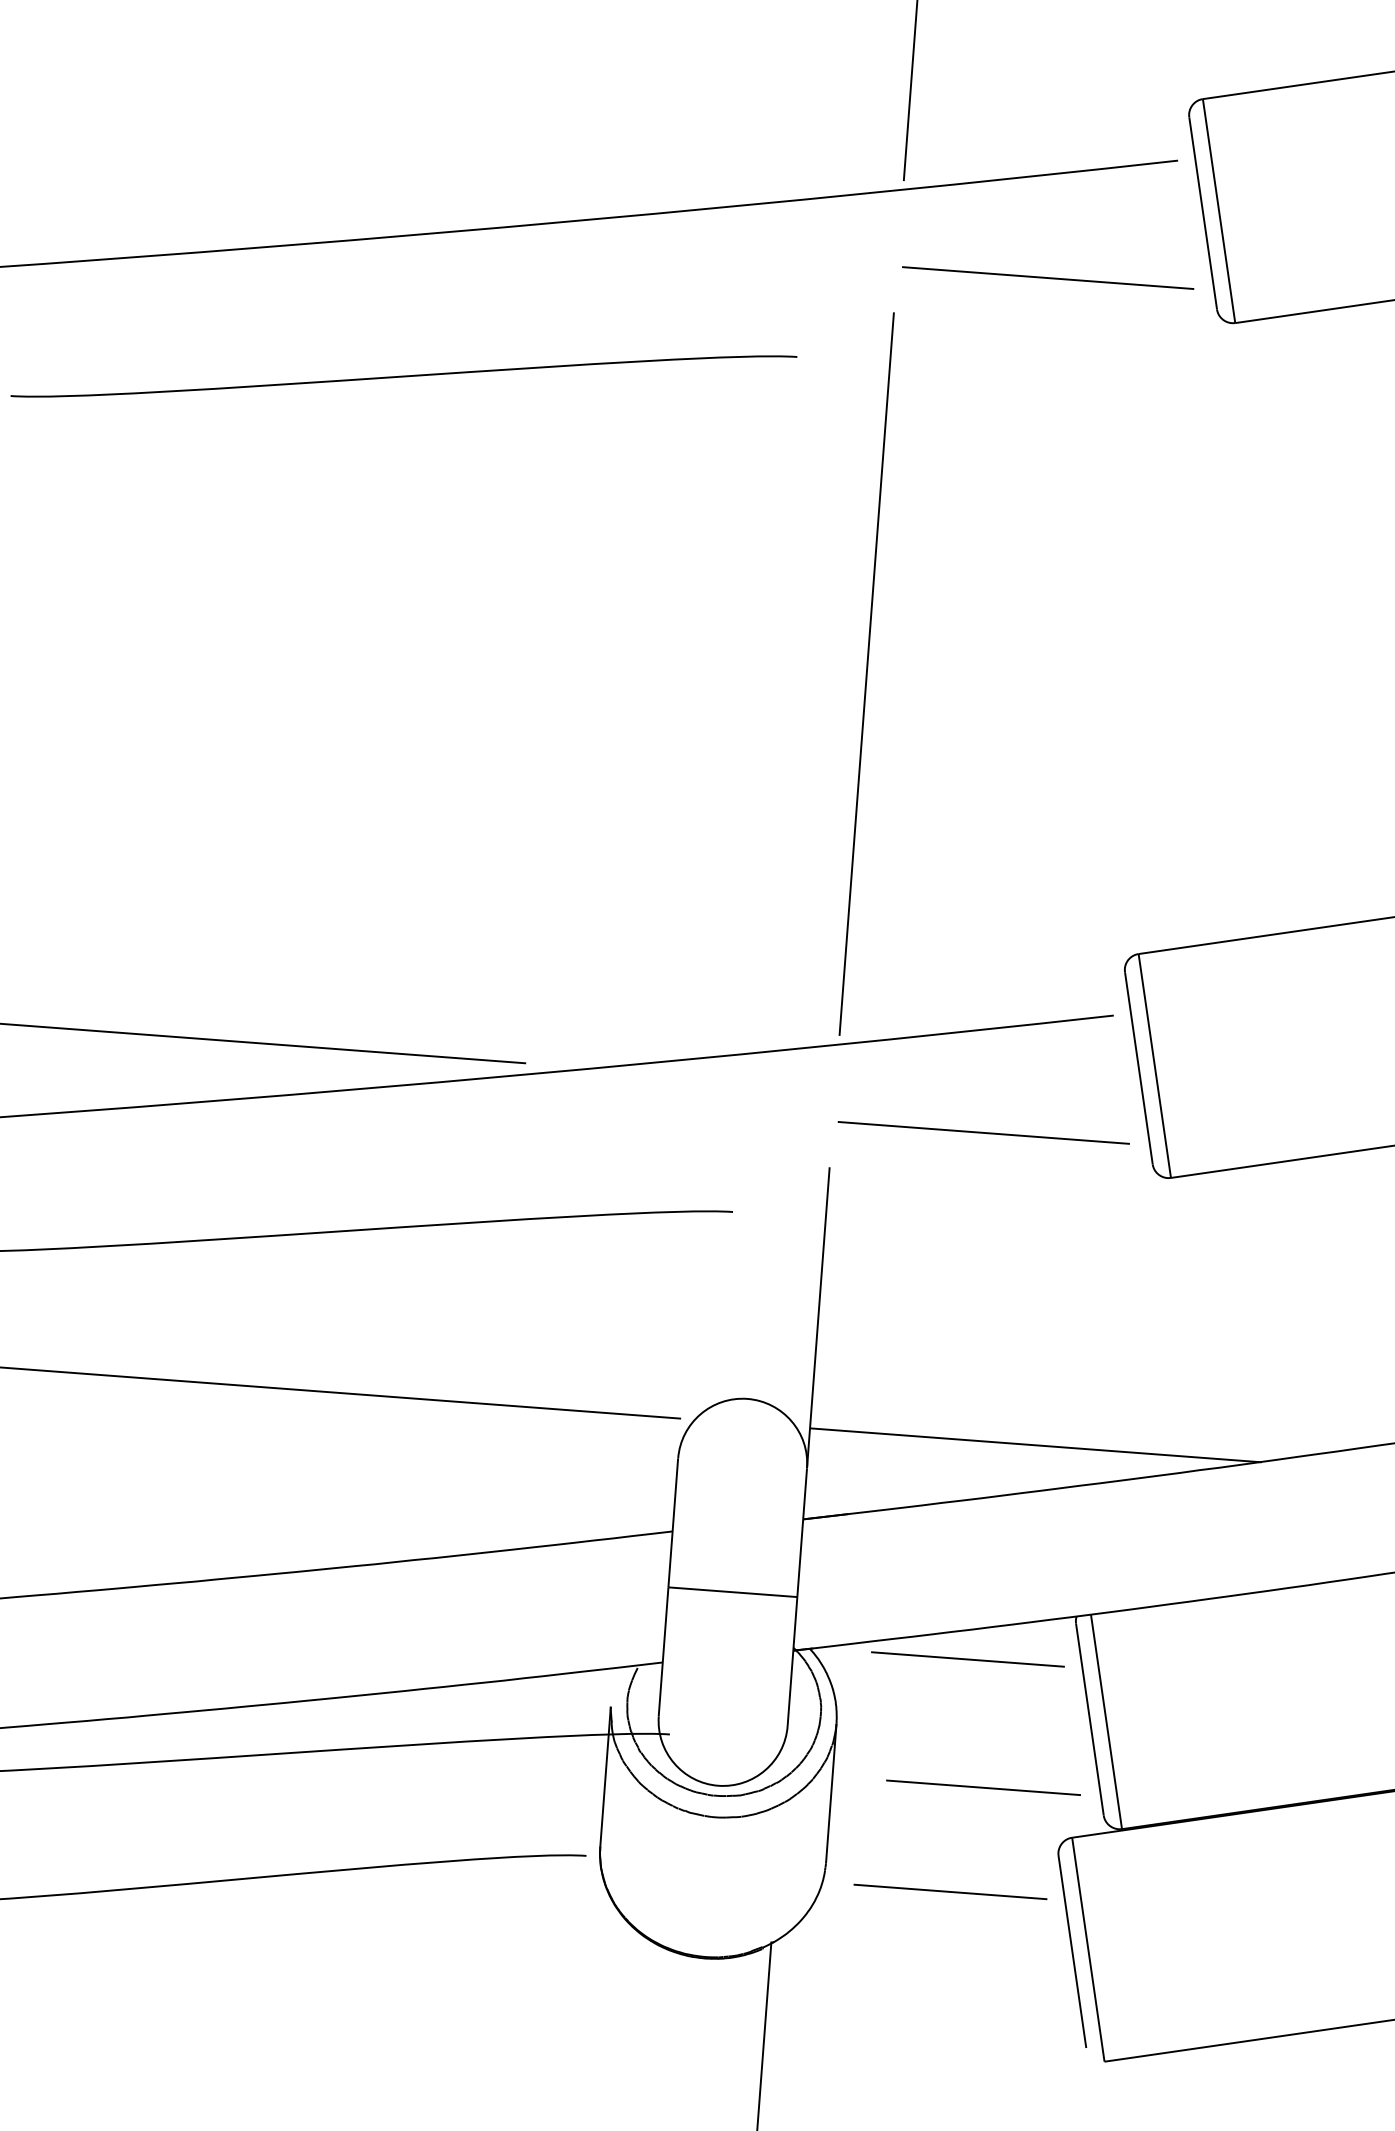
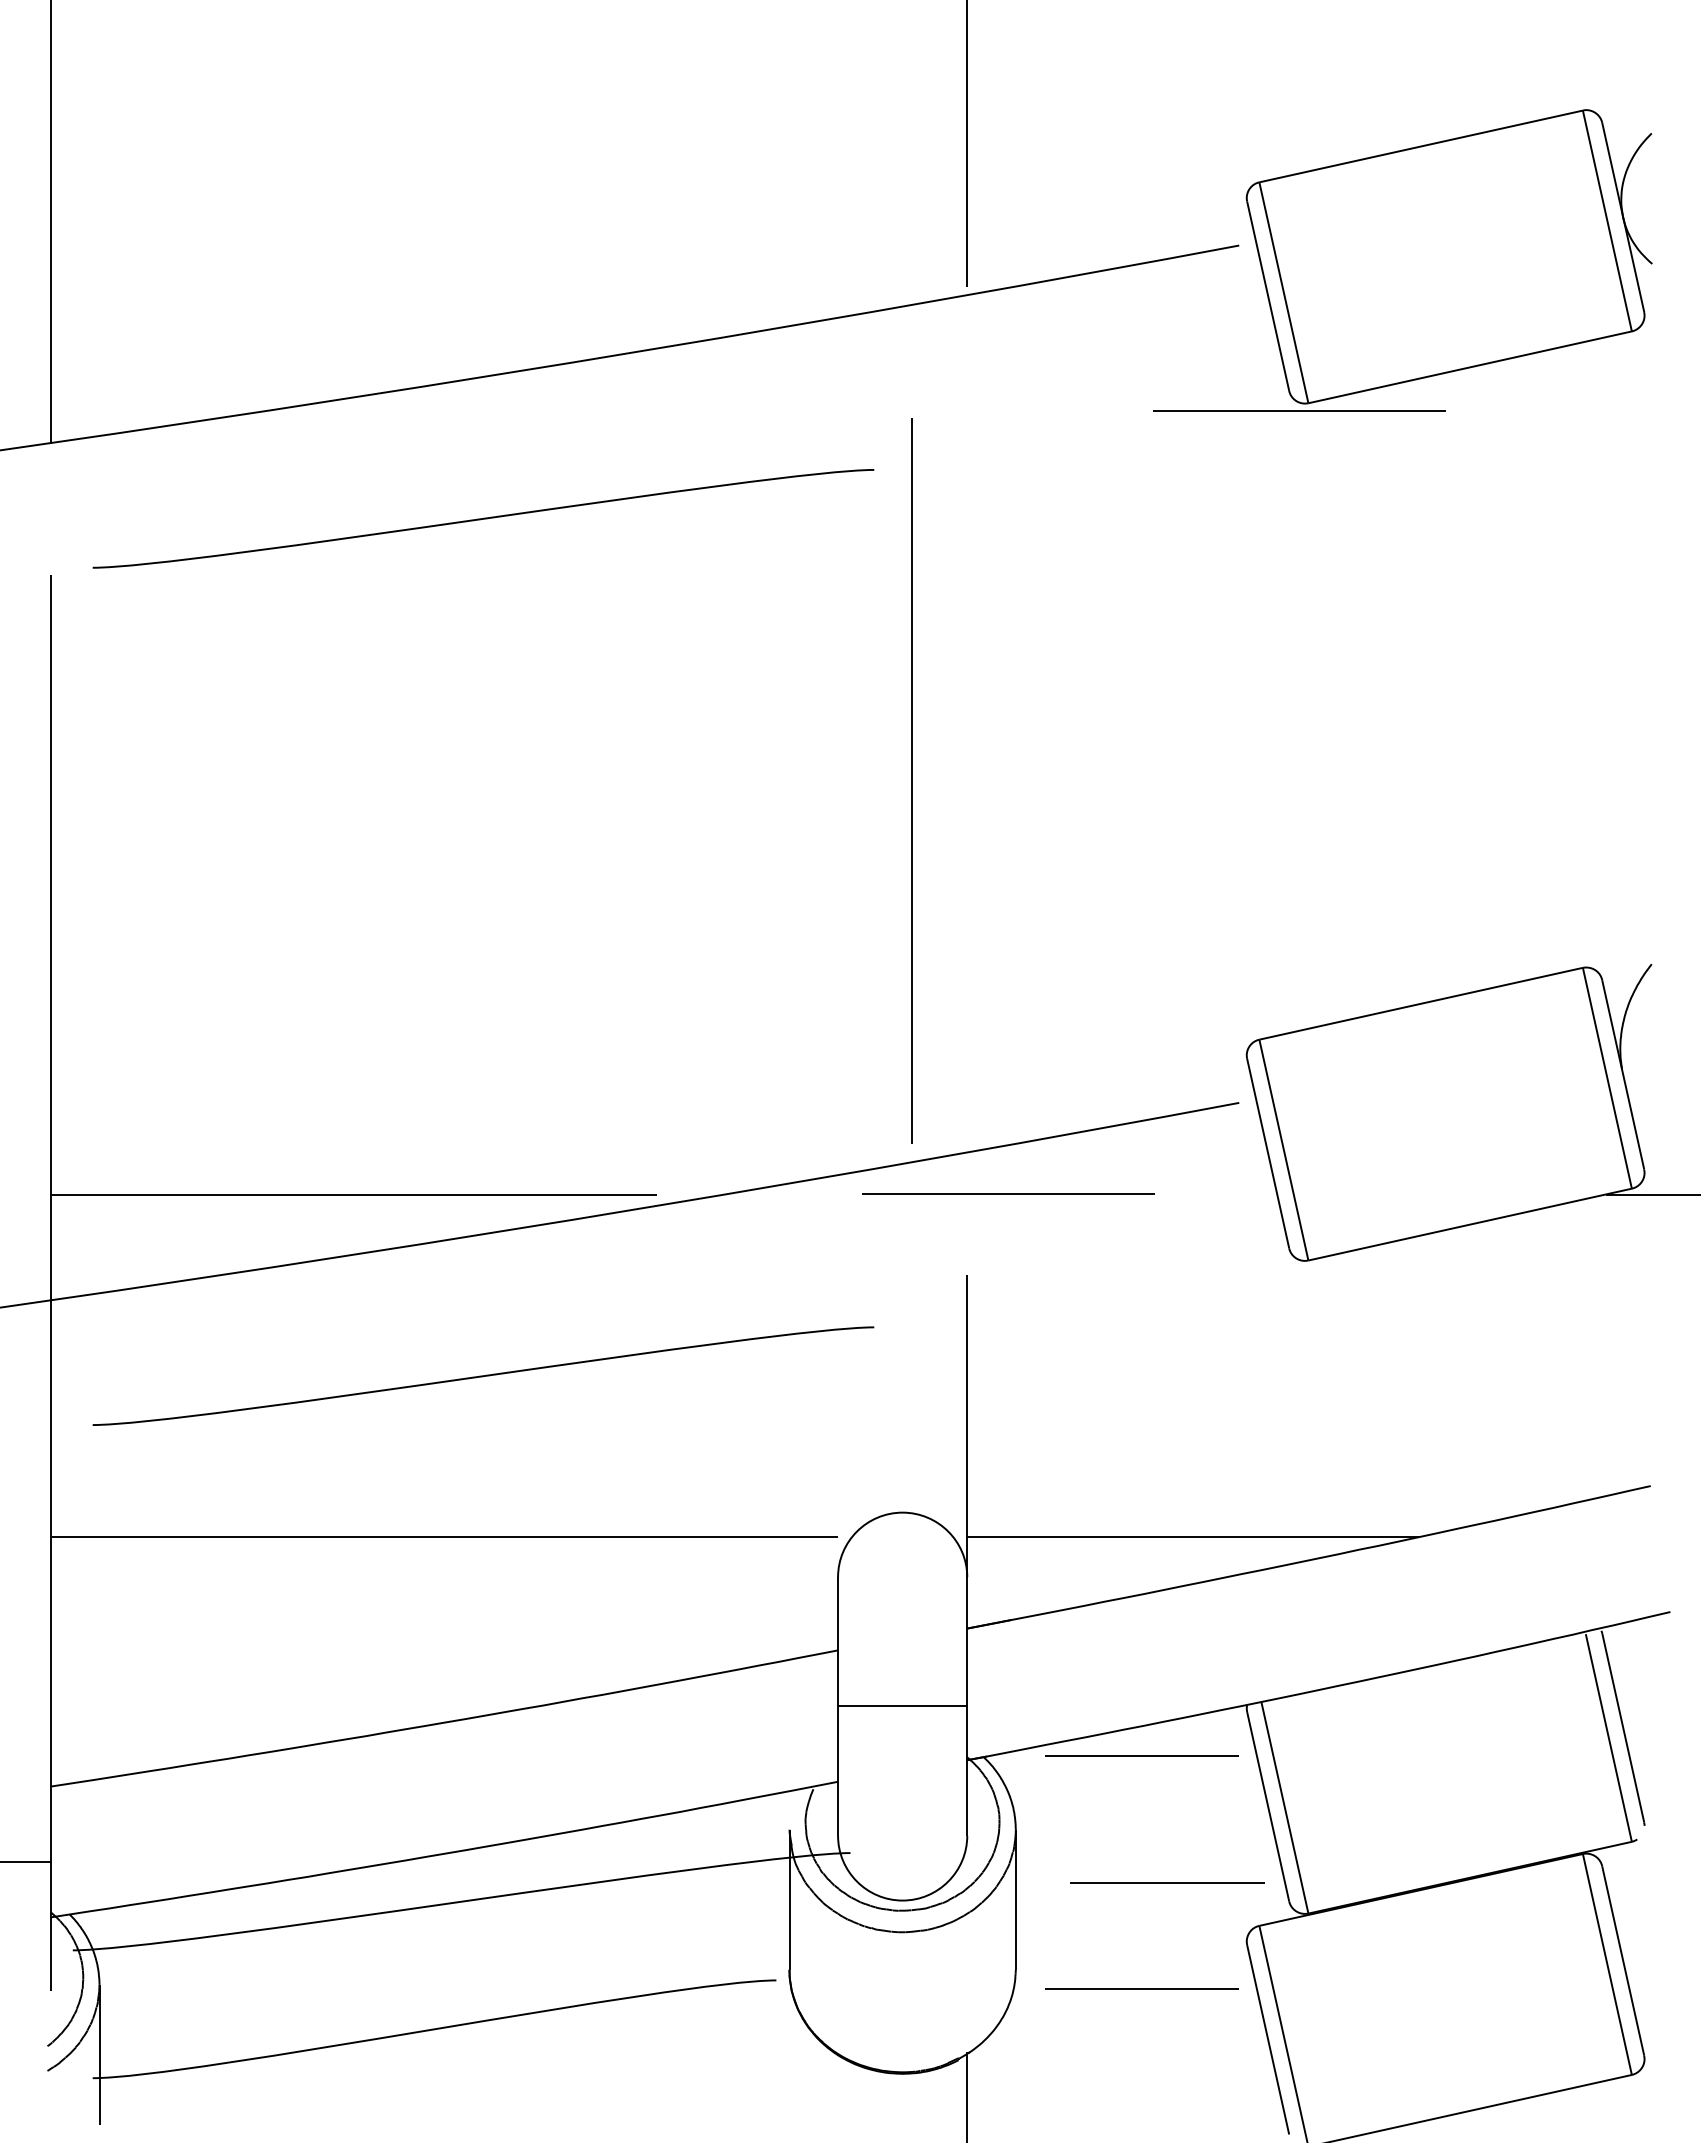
line: (1048, 277) -> (1299, 410), moved
line: (866, 673) -> (911, 780), moved
line: (983, 1132) -> (1008, 1193), moved

